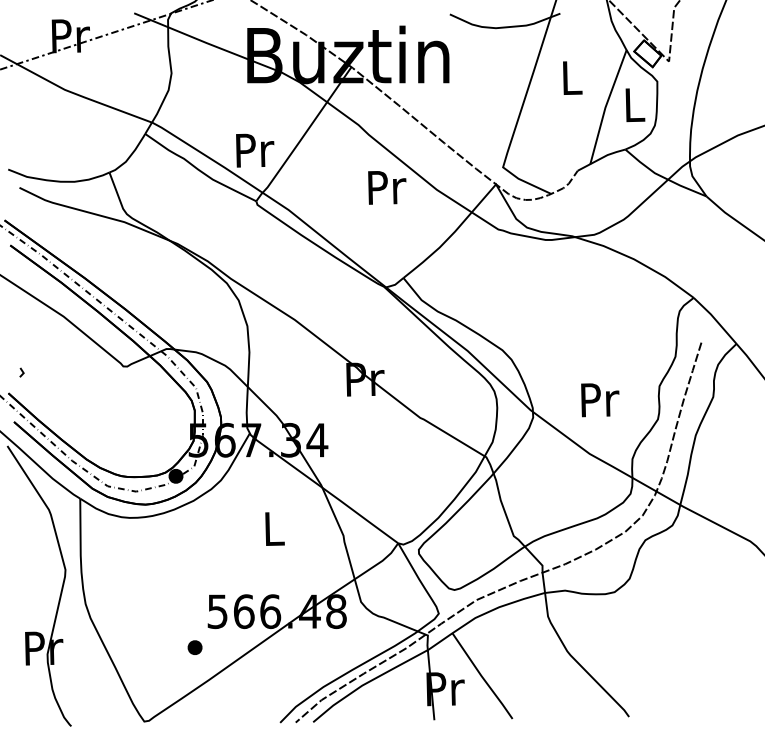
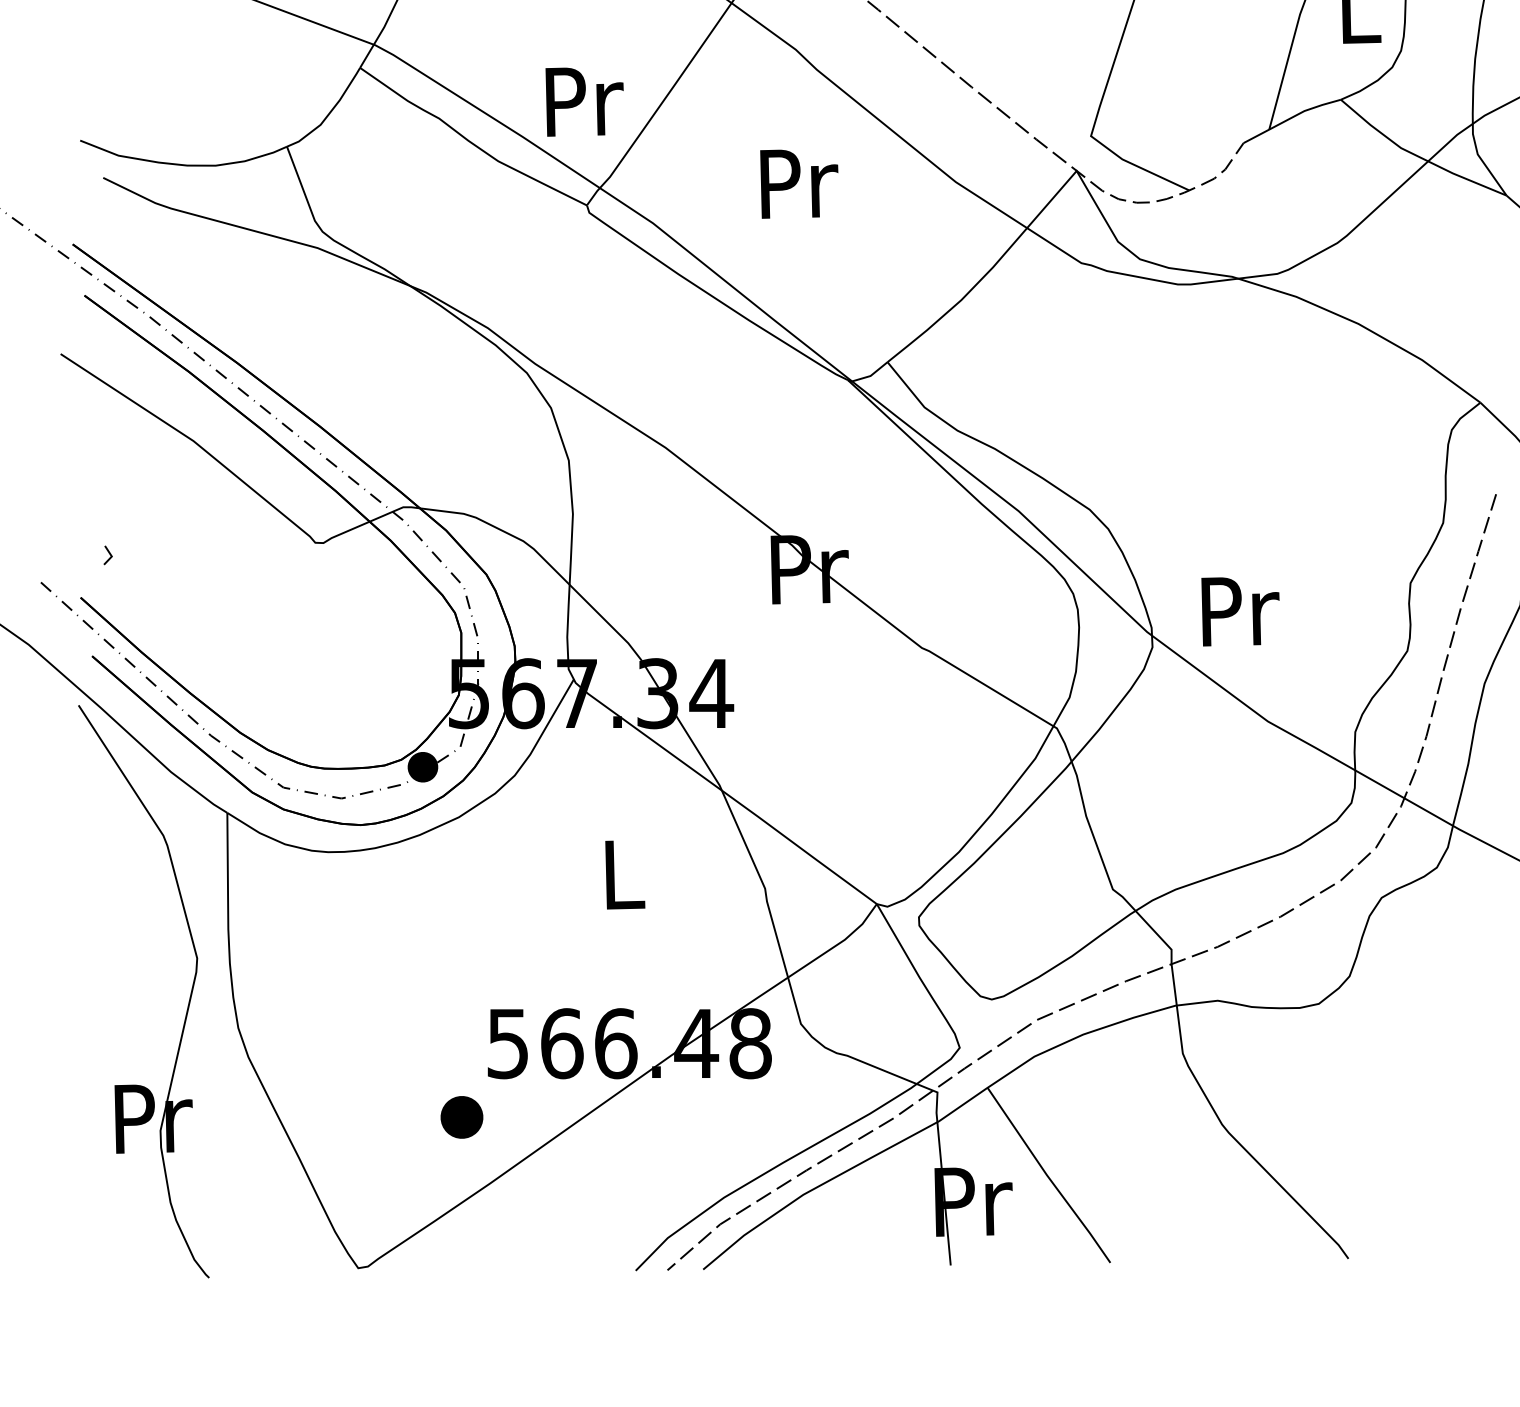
text: (387, 187) -> (799, 183), moved
text: (600, 400) -> (1240, 612), moved
part: (194, 647) -> (460, 1116), size x1.4

